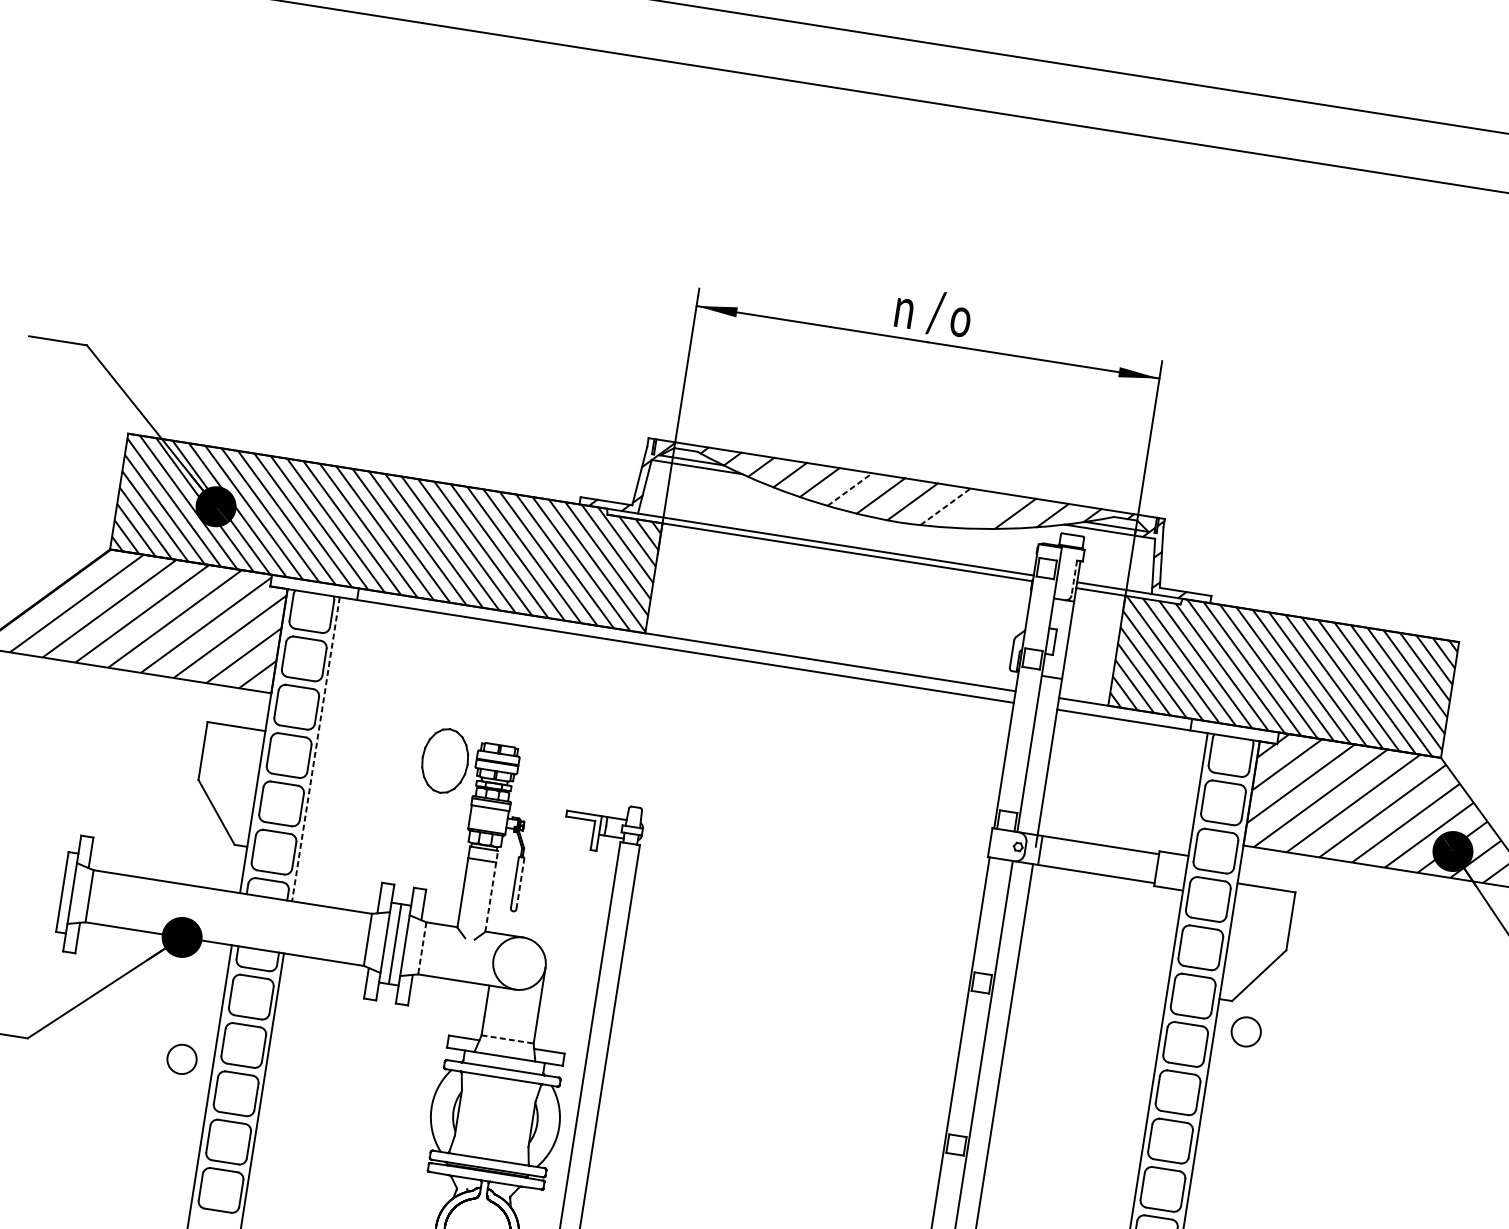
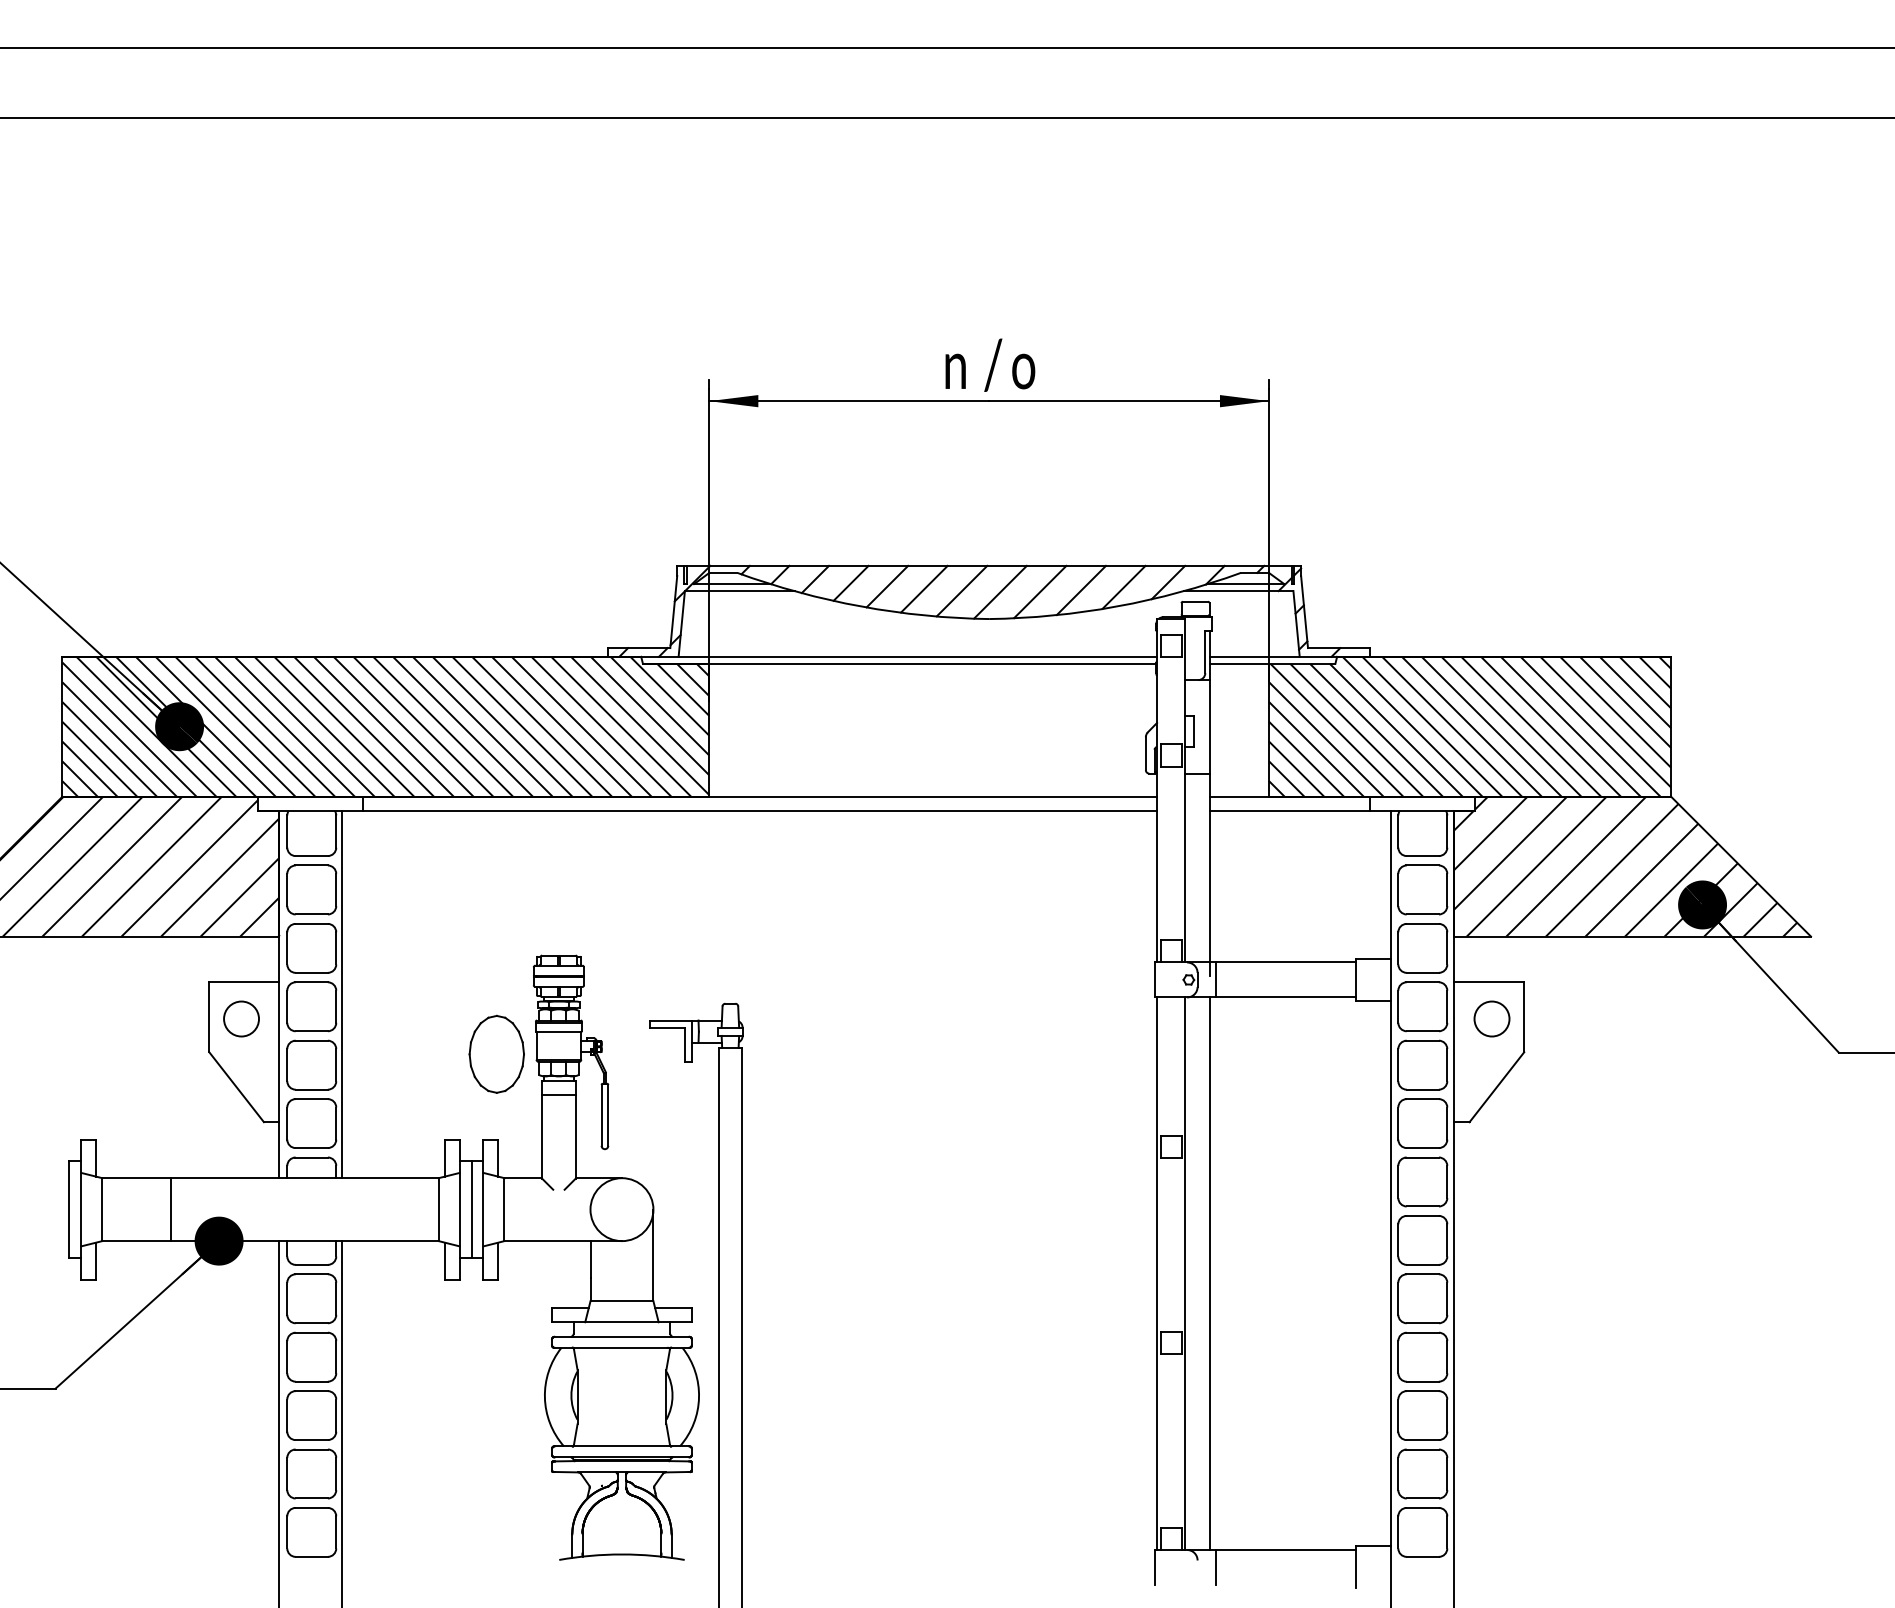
line: (850, 488) -> (924, 588), dashed -> solid
line: (945, 507) -> (1040, 592), dashed -> solid
line: (979, 510) -> (1080, 590), added
line: (1074, 578) -> (1205, 652), dashed -> solid
line: (316, 749) -> (342, 994), dashed -> solid
part: (445, 760) -> (496, 1053), moved
line: (520, 883) -> (608, 1114), dashed -> solid
line: (491, 891) -> (575, 1129), dashed -> solid
line: (146, 904) -> (170, 1209), added
line: (422, 949) -> (504, 1210), dashed -> solid
circle: (1245, 1031) -> (1491, 1018), moved
line: (508, 1039) -> (622, 1301), dashed -> solid
circle: (182, 1058) -> (241, 1018), moved

